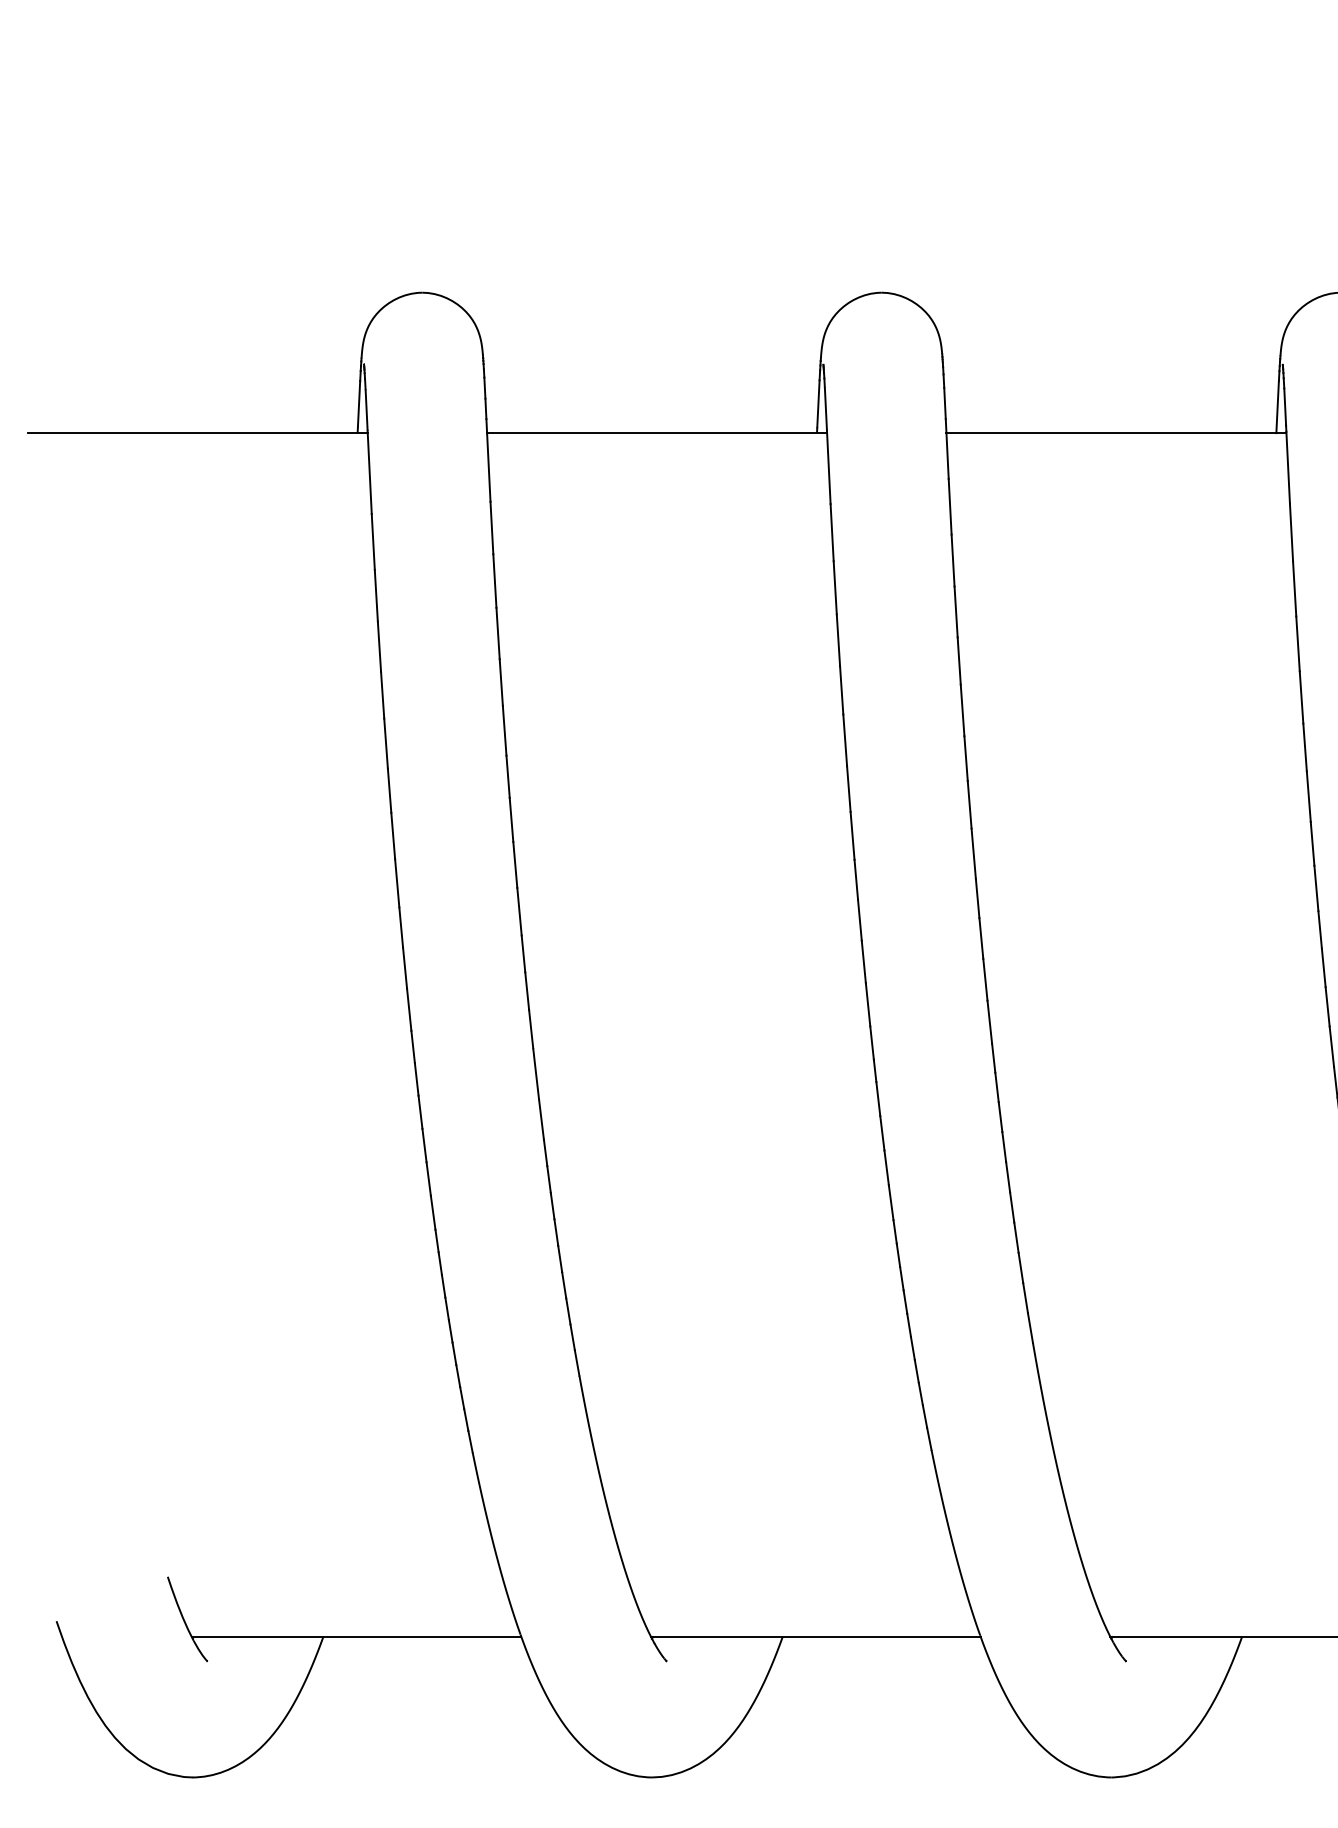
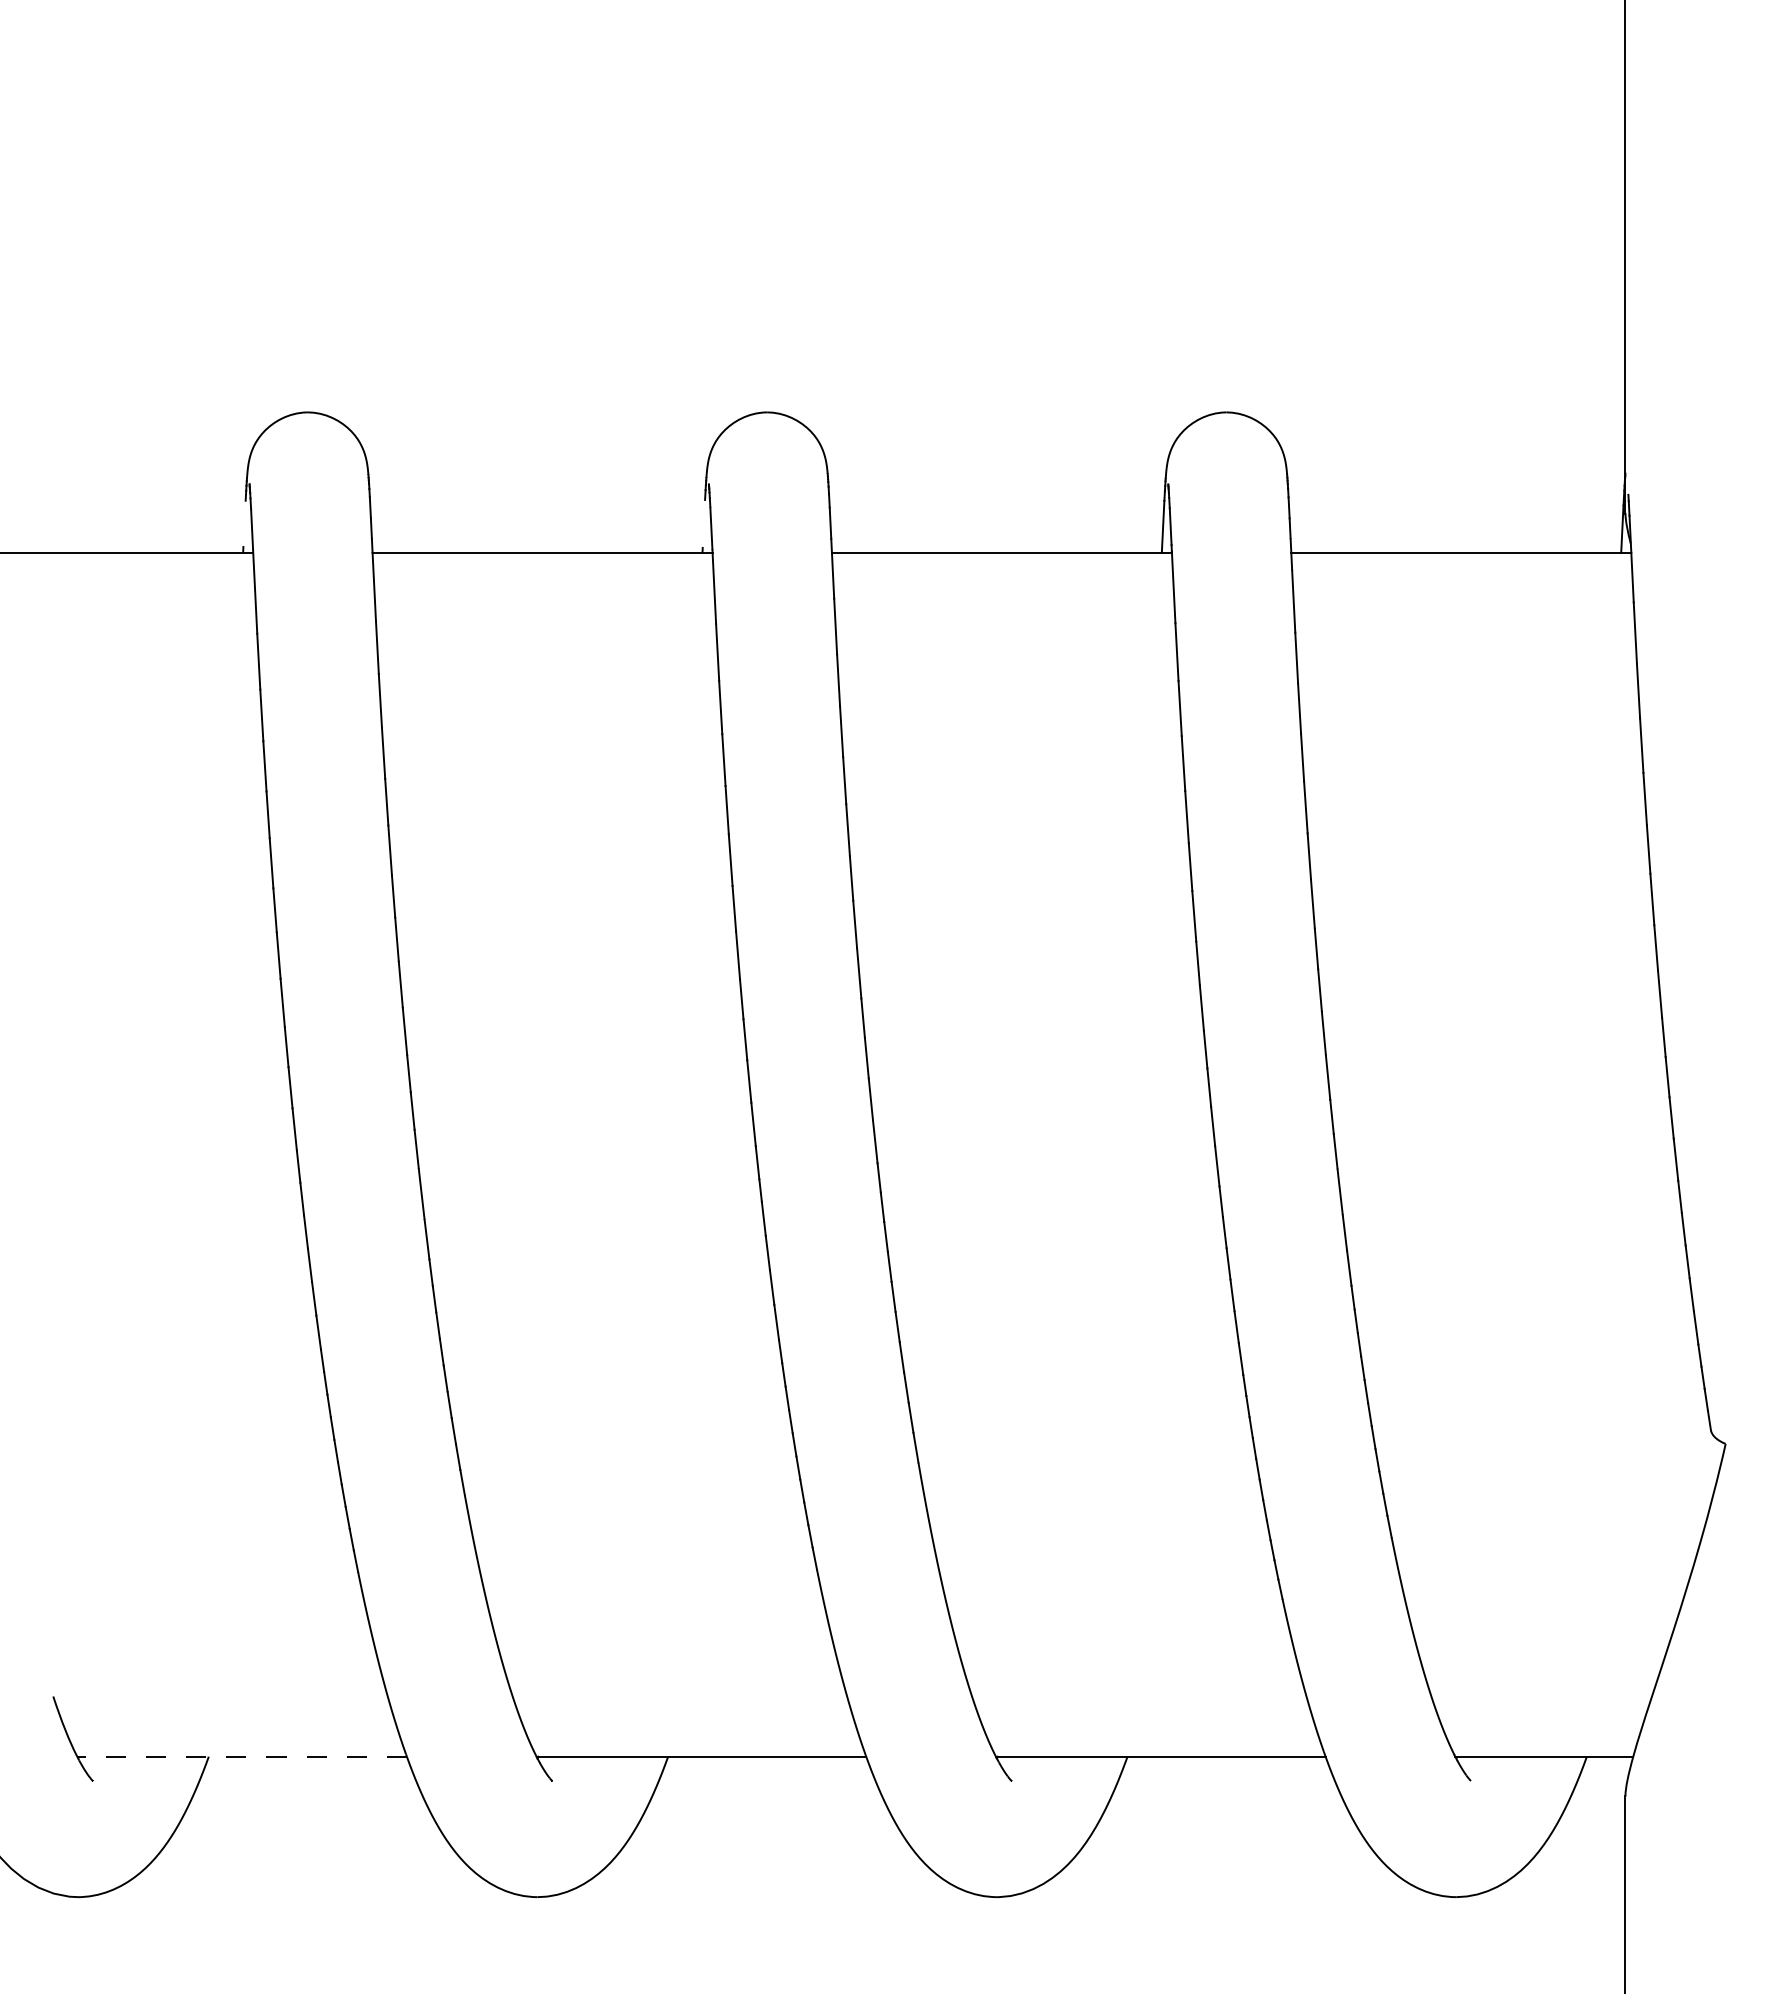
line: (359, 403) -> (244, 523), removed
line: (818, 403) -> (703, 523), removed
line: (357, 1636) -> (242, 1756), solid -> dashed

